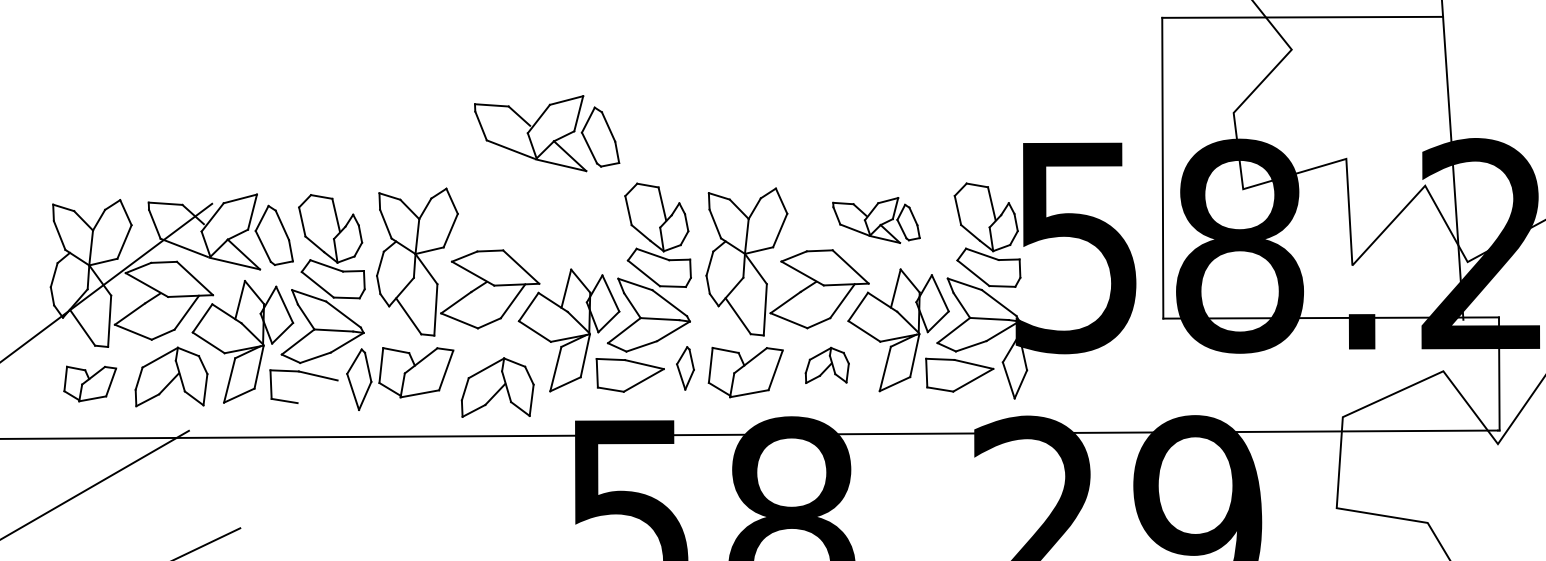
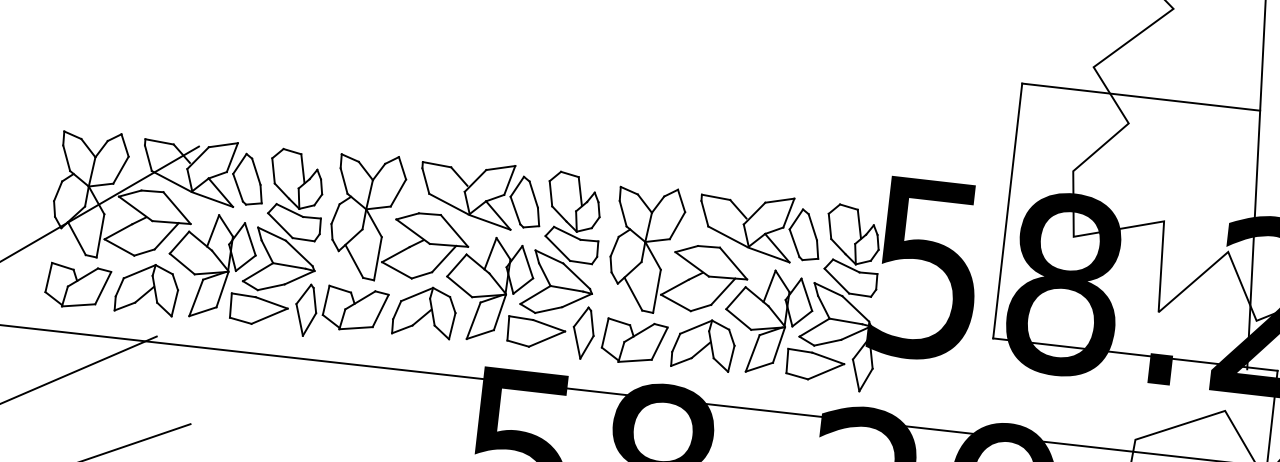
part: (547, 133) -> (481, 194), moved
part: (876, 220) -> (760, 226), size x1.67
part: (827, 365) -> (704, 344), size x1.67
part: (685, 368) -> (583, 333), size x1.43
part: (90, 383) -> (78, 286), size x1.43
part: (497, 387) -> (424, 311), moved
line: (317, 391) -> (269, 316), added

